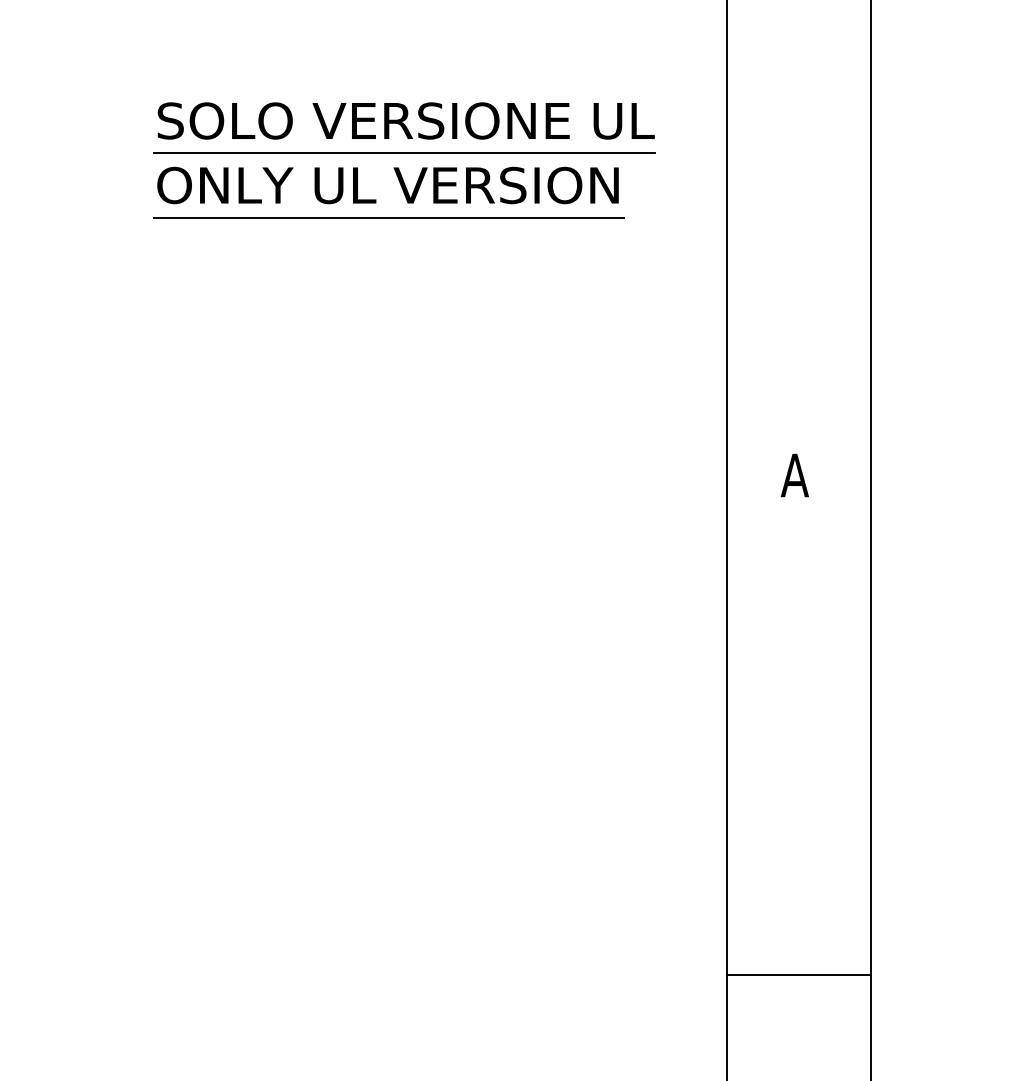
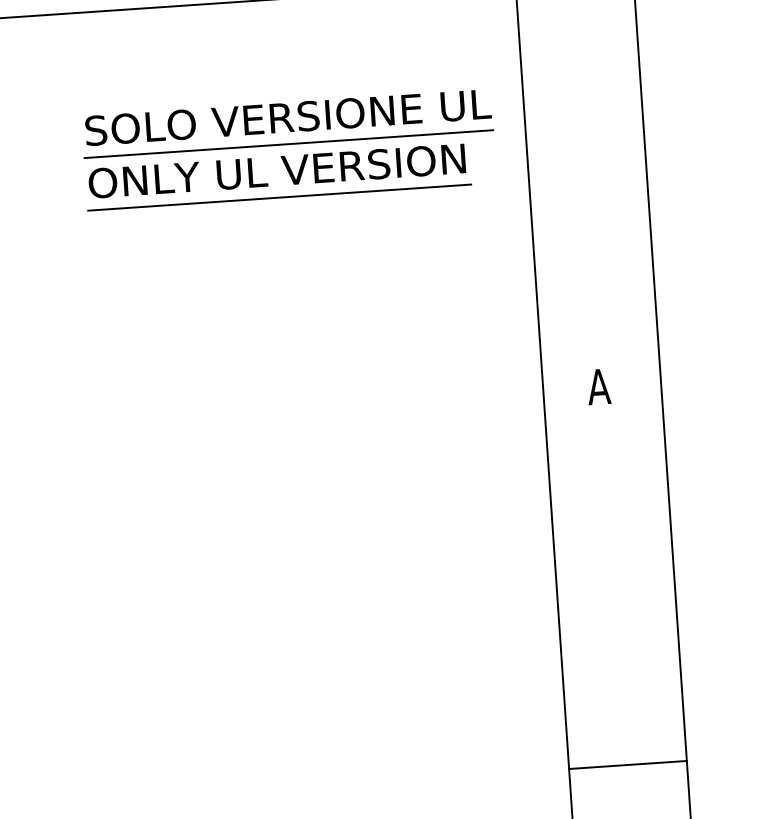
part: (404, 153) -> (288, 144), moved
line: (798, 975) -> (627, 765), moved

